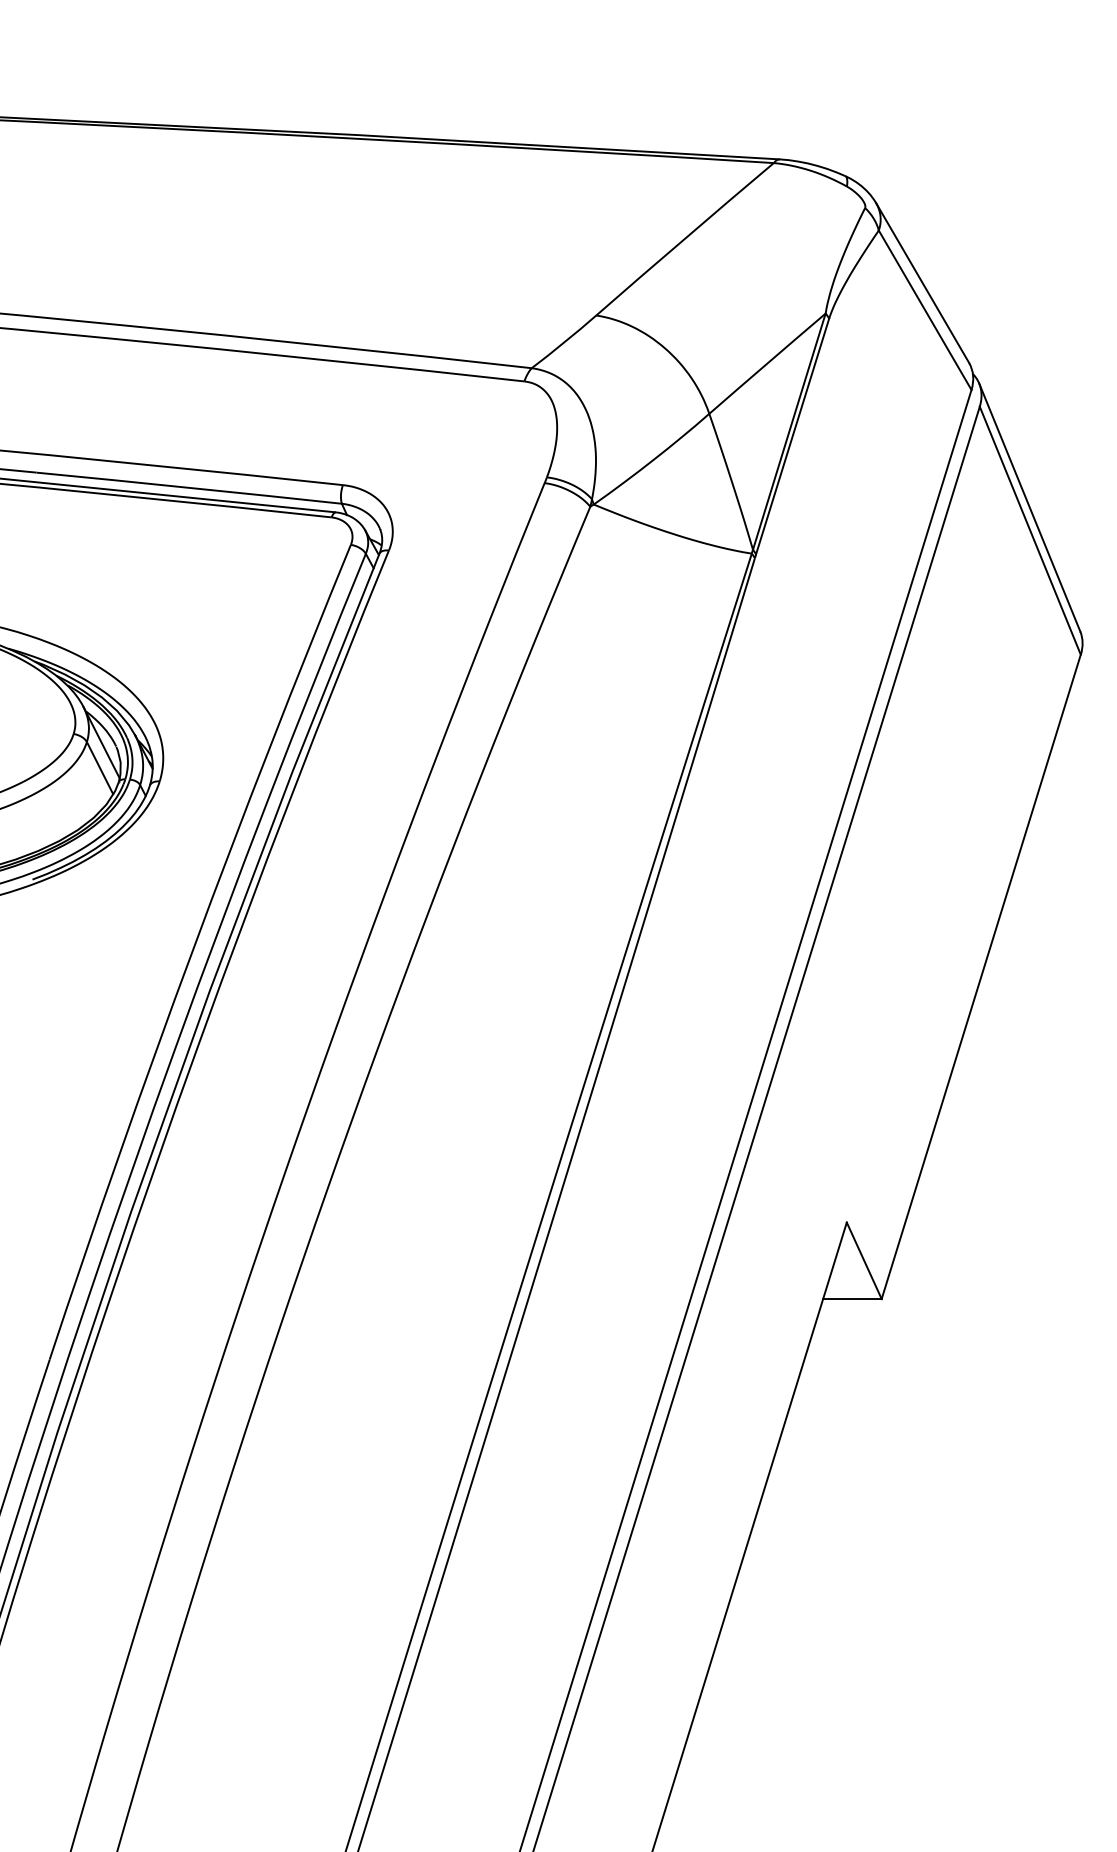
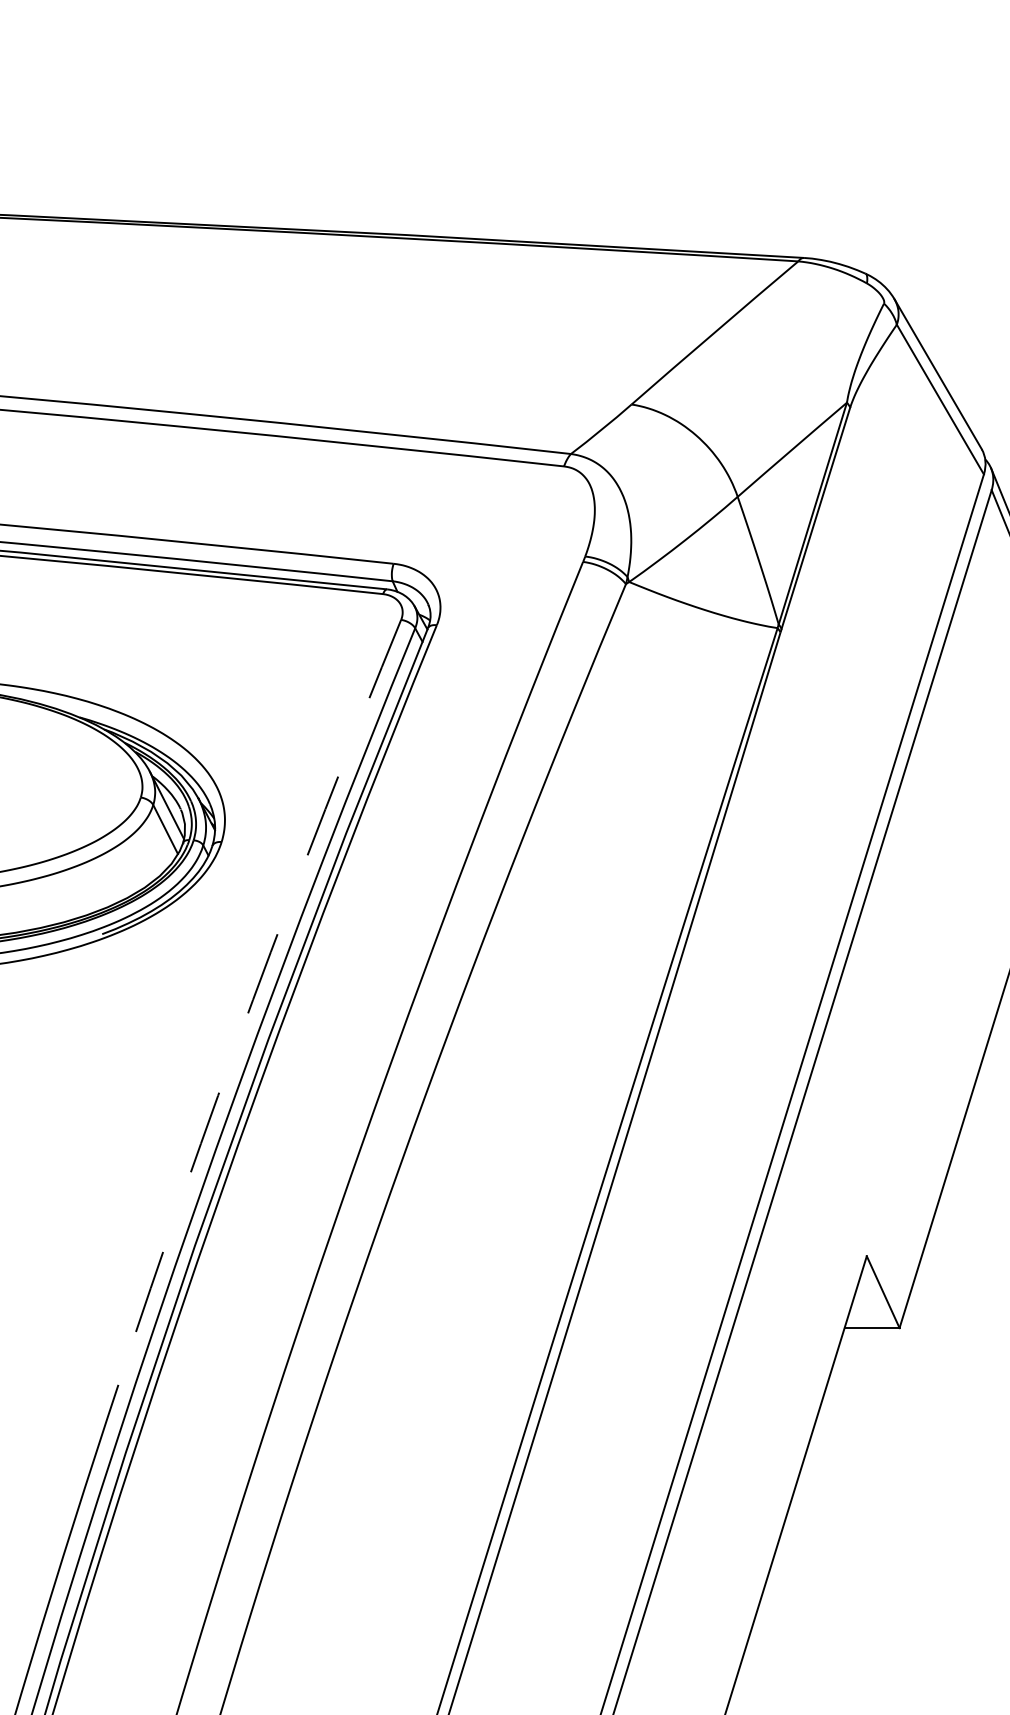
arc: (193, 949) -> (253, 999), solid -> dashed

